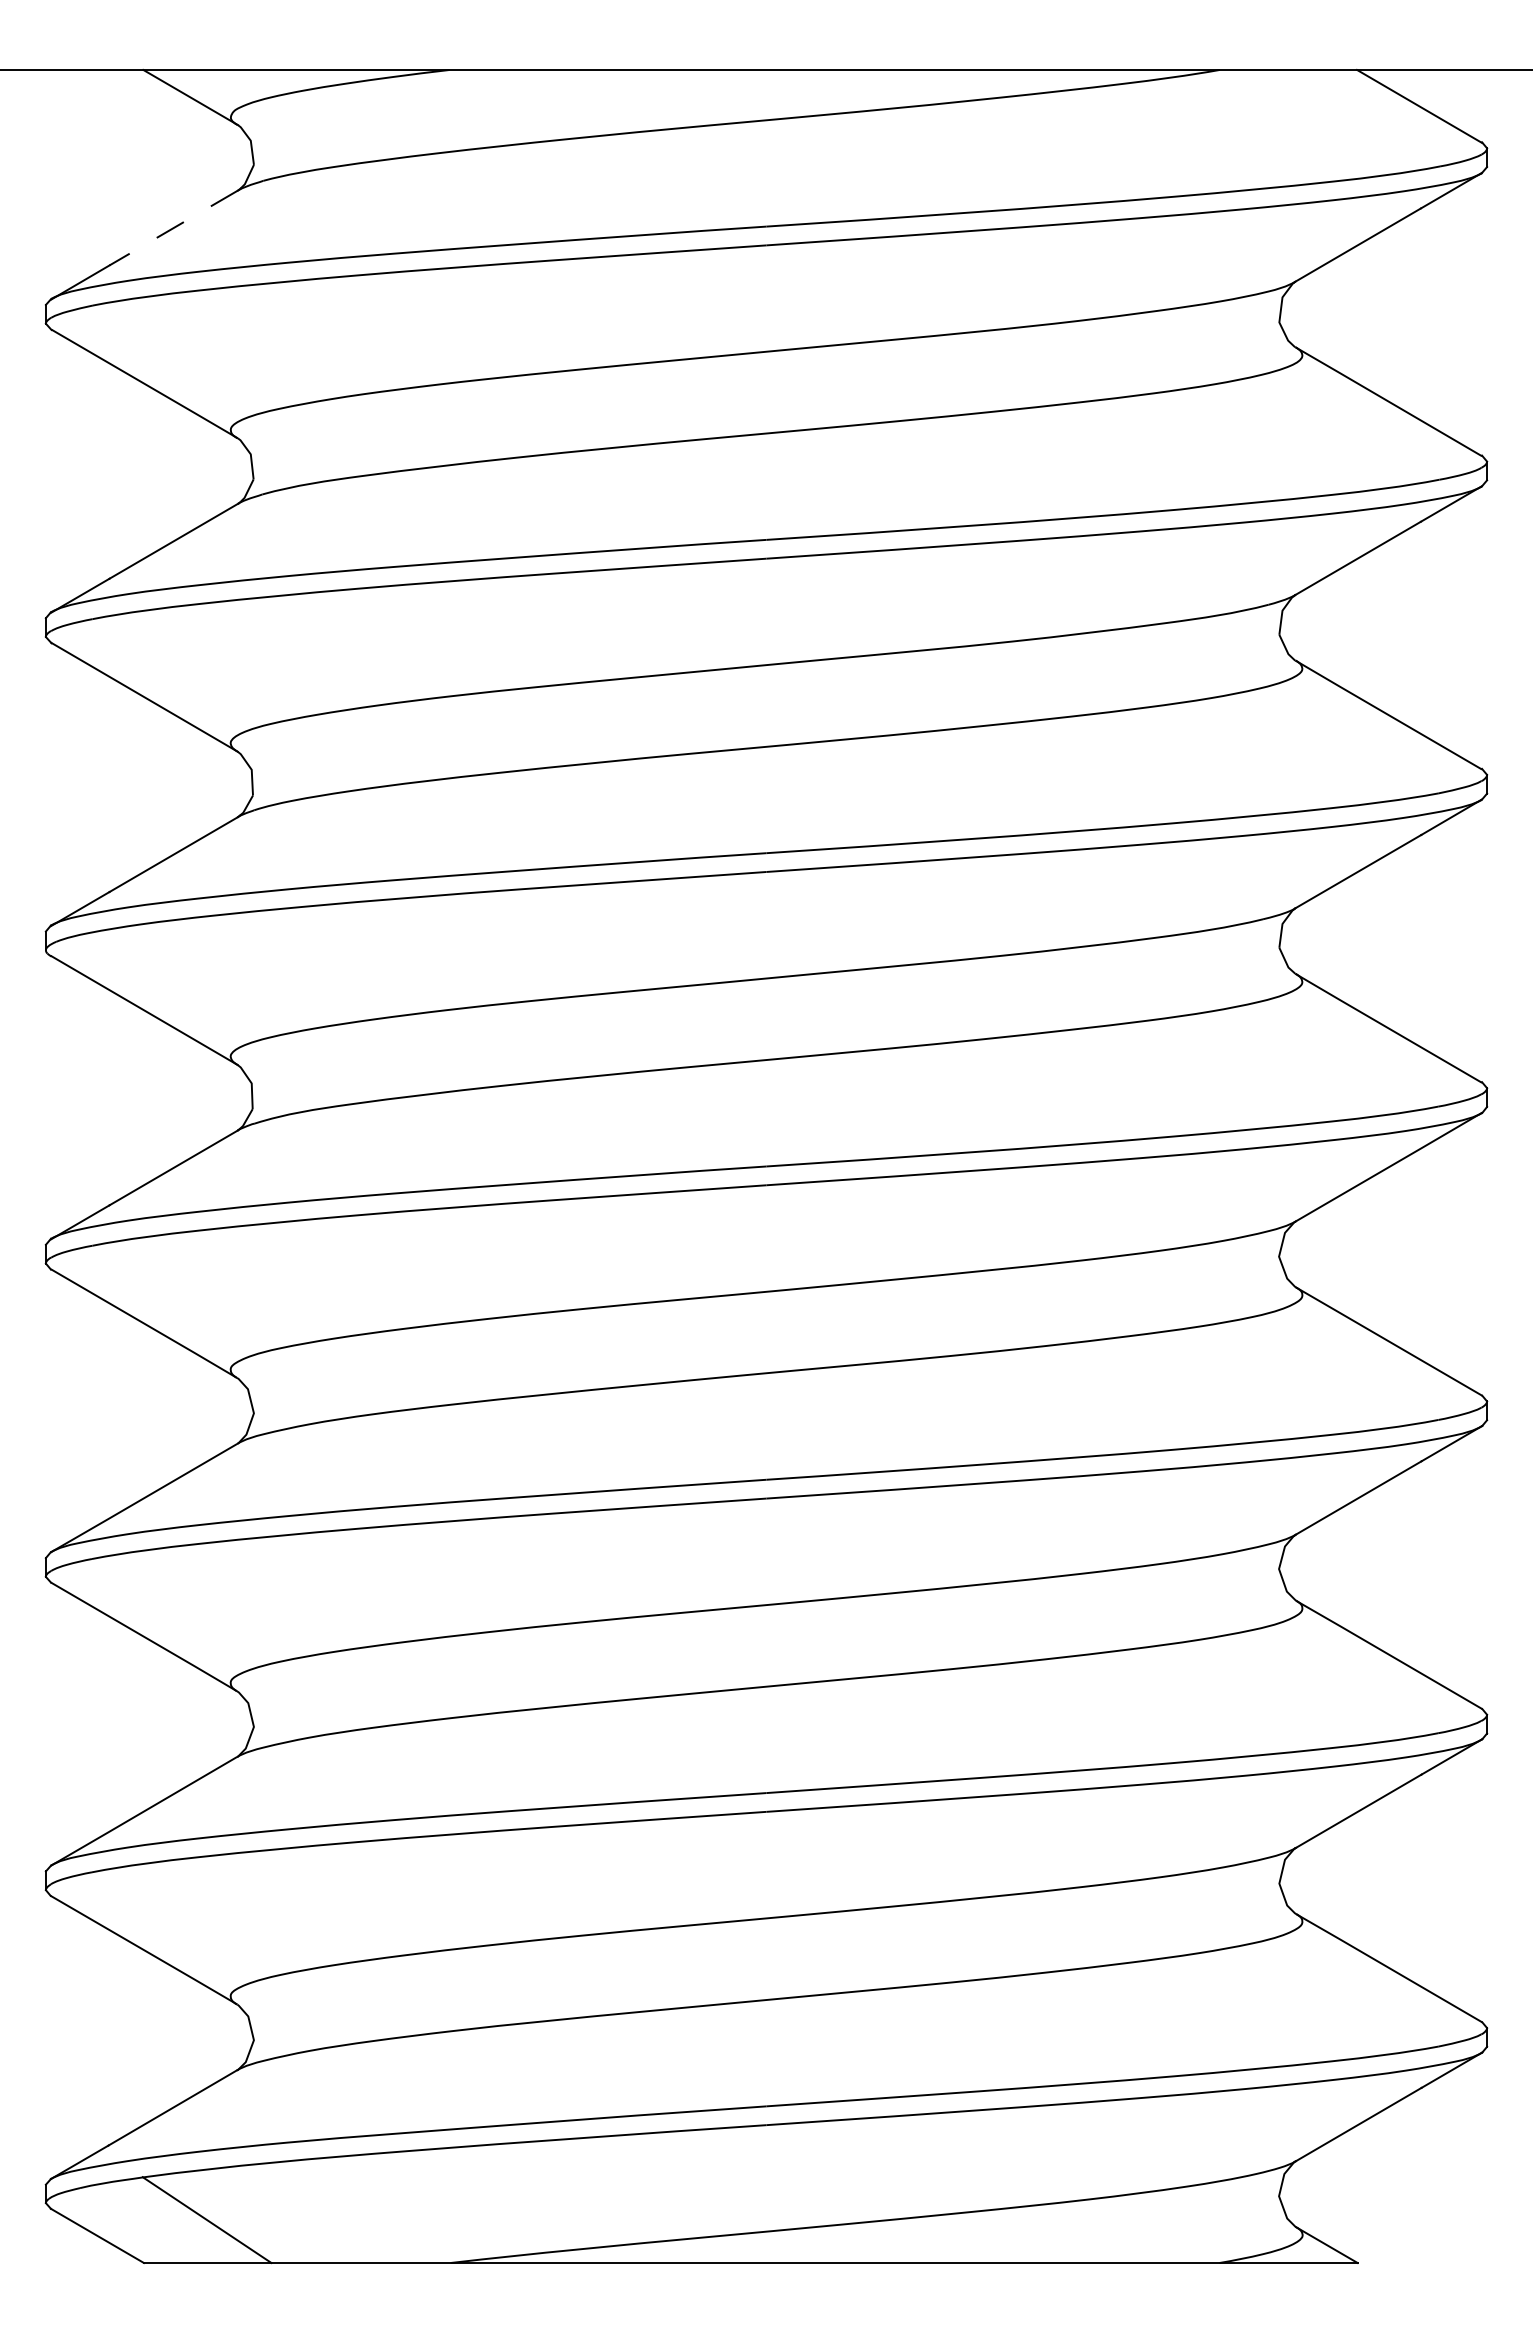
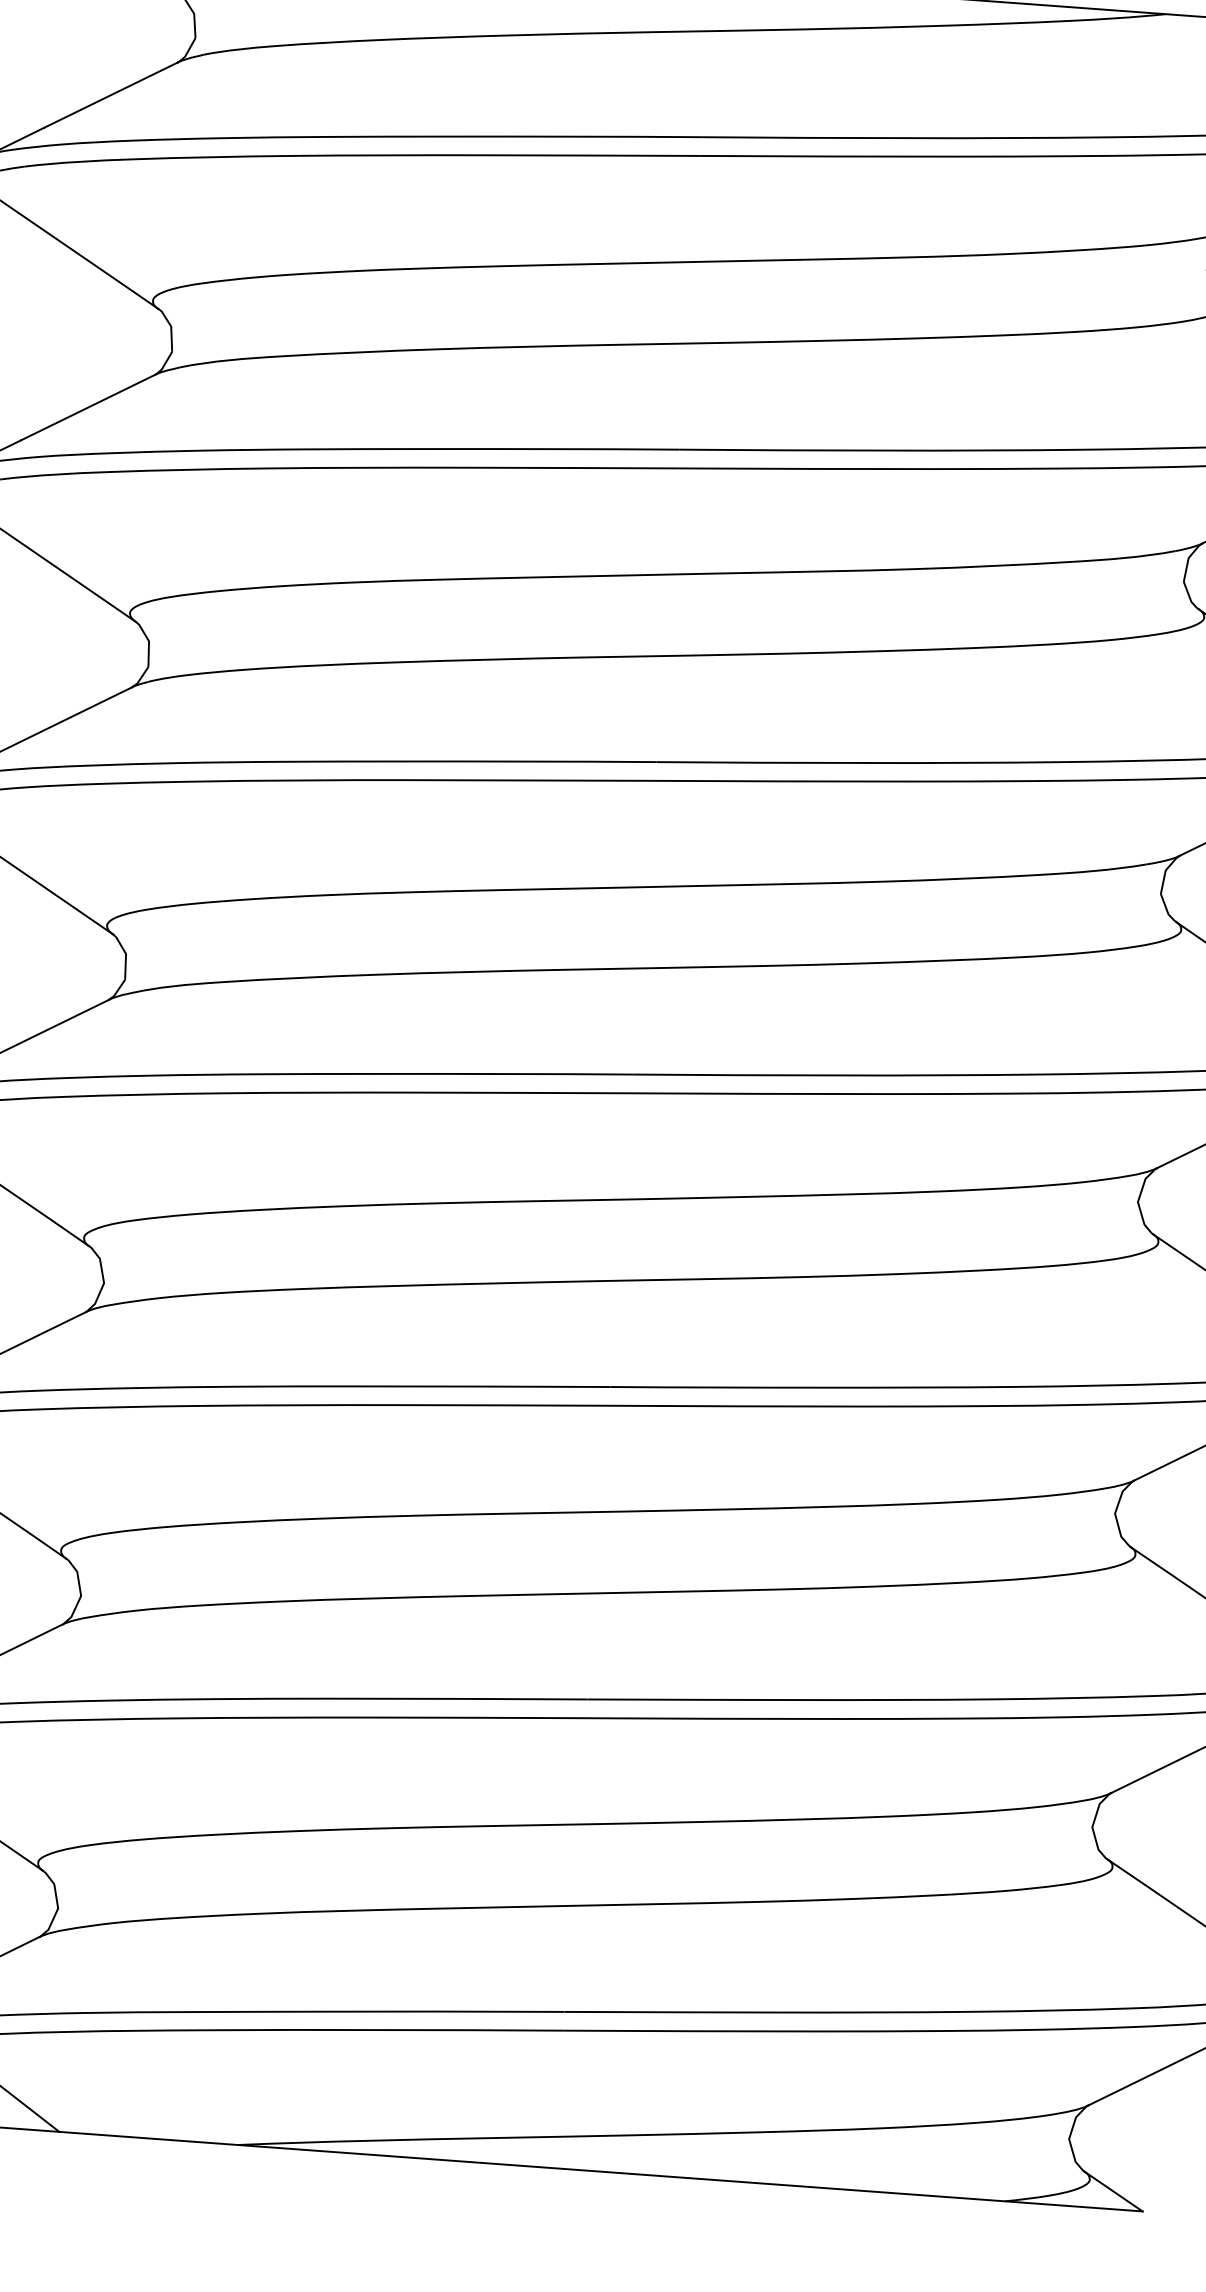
line: (173, 228) -> (110, 95), dashed -> solid

